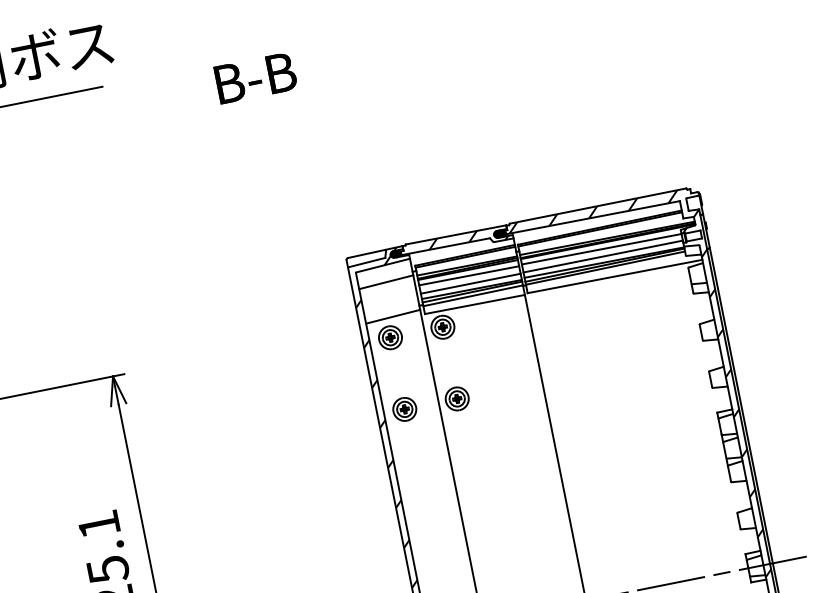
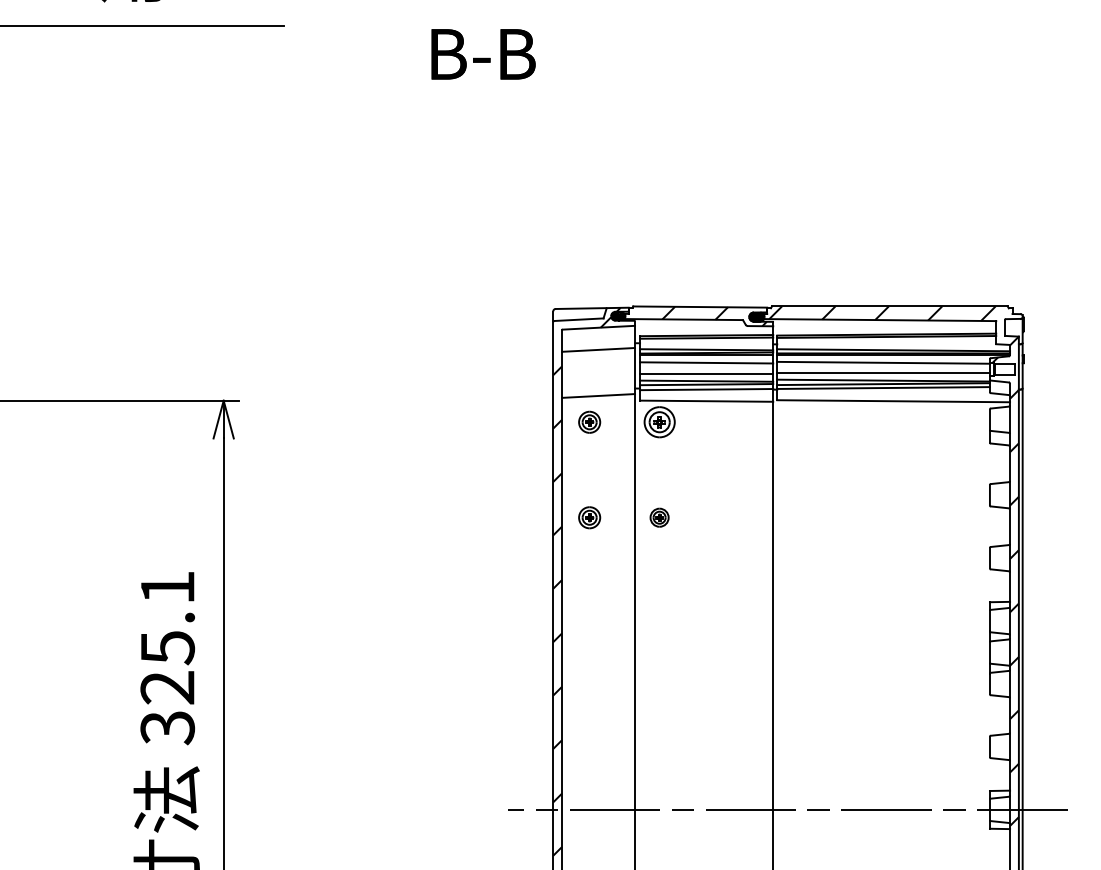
part: (390, 337) -> (589, 422), size x0.7
part: (457, 398) -> (659, 517), size x0.6
part: (404, 409) -> (589, 517), size x0.7

